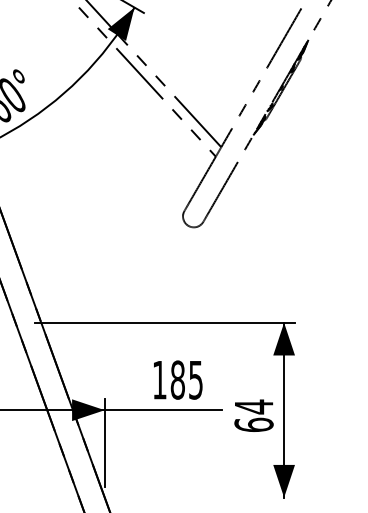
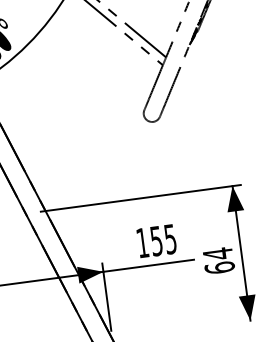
text: (177, 379) -> (156, 240), 185 -> 155

